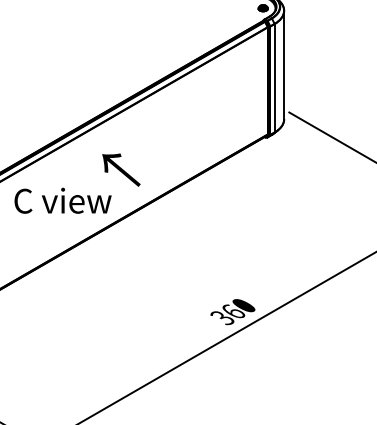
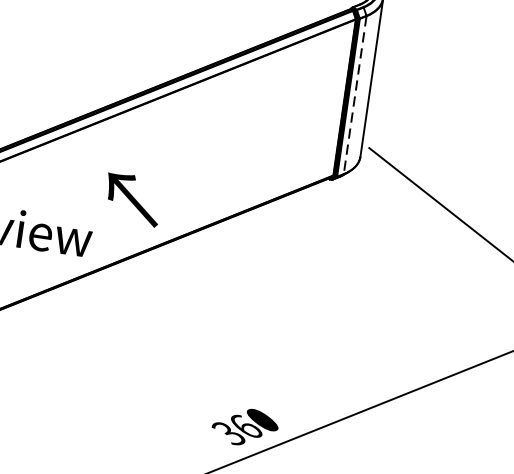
line: (274, 78) -> (354, 95), solid -> dashed
text: (121, 169) -> (133, 198), moved

